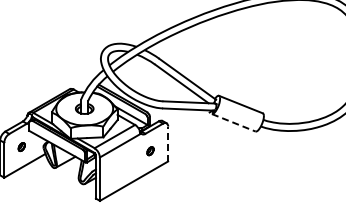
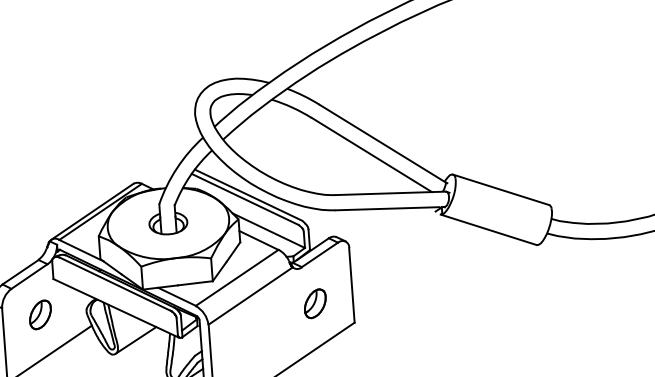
line: (233, 122) -> (488, 229), dashed -> solid
line: (168, 143) -> (352, 284), dashed -> solid
part: (21, 146) -> (39, 313), size x1.67
part: (150, 150) -> (315, 301), size x1.67

